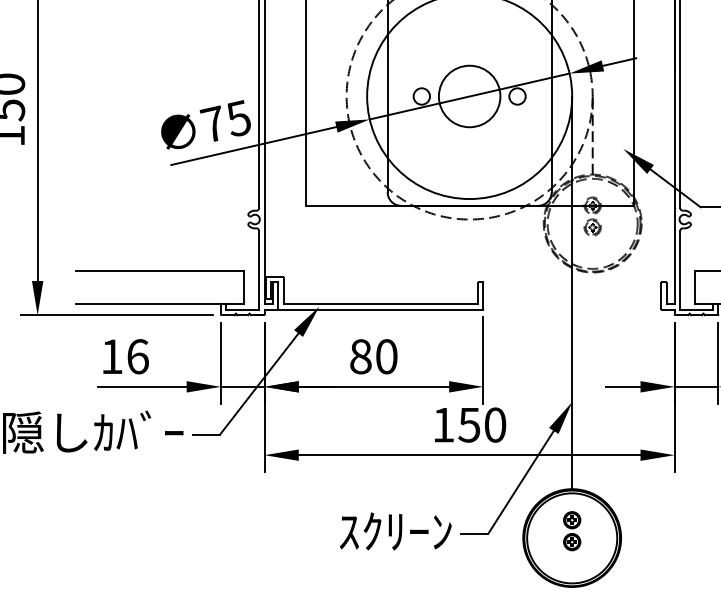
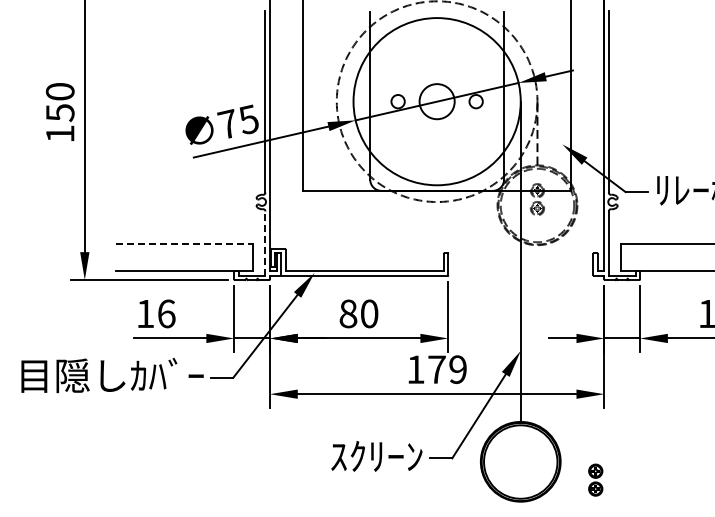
circle: (470, 96) -> (437, 101), size x0.7
line: (259, 270) -> (265, 243), solid -> dashed
line: (161, 271) -> (185, 244), solid -> dashed
text: (481, 424) -> (446, 369), 150 -> 179
part: (571, 530) -> (595, 479), moved

